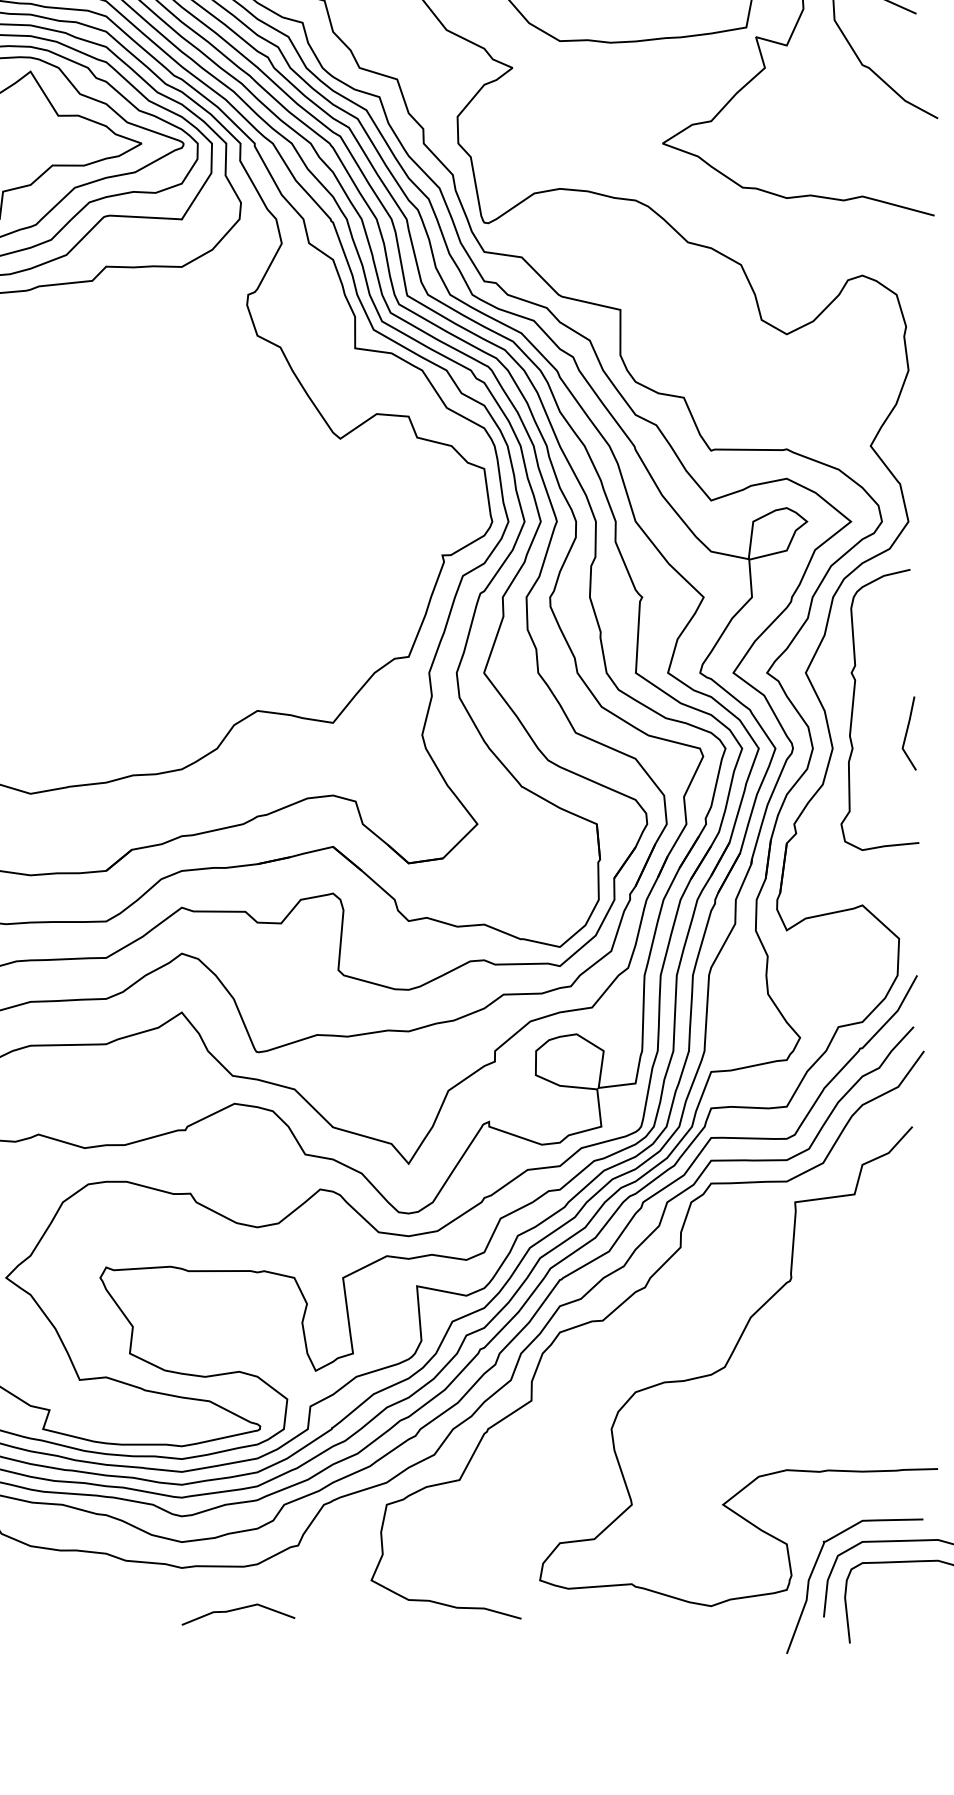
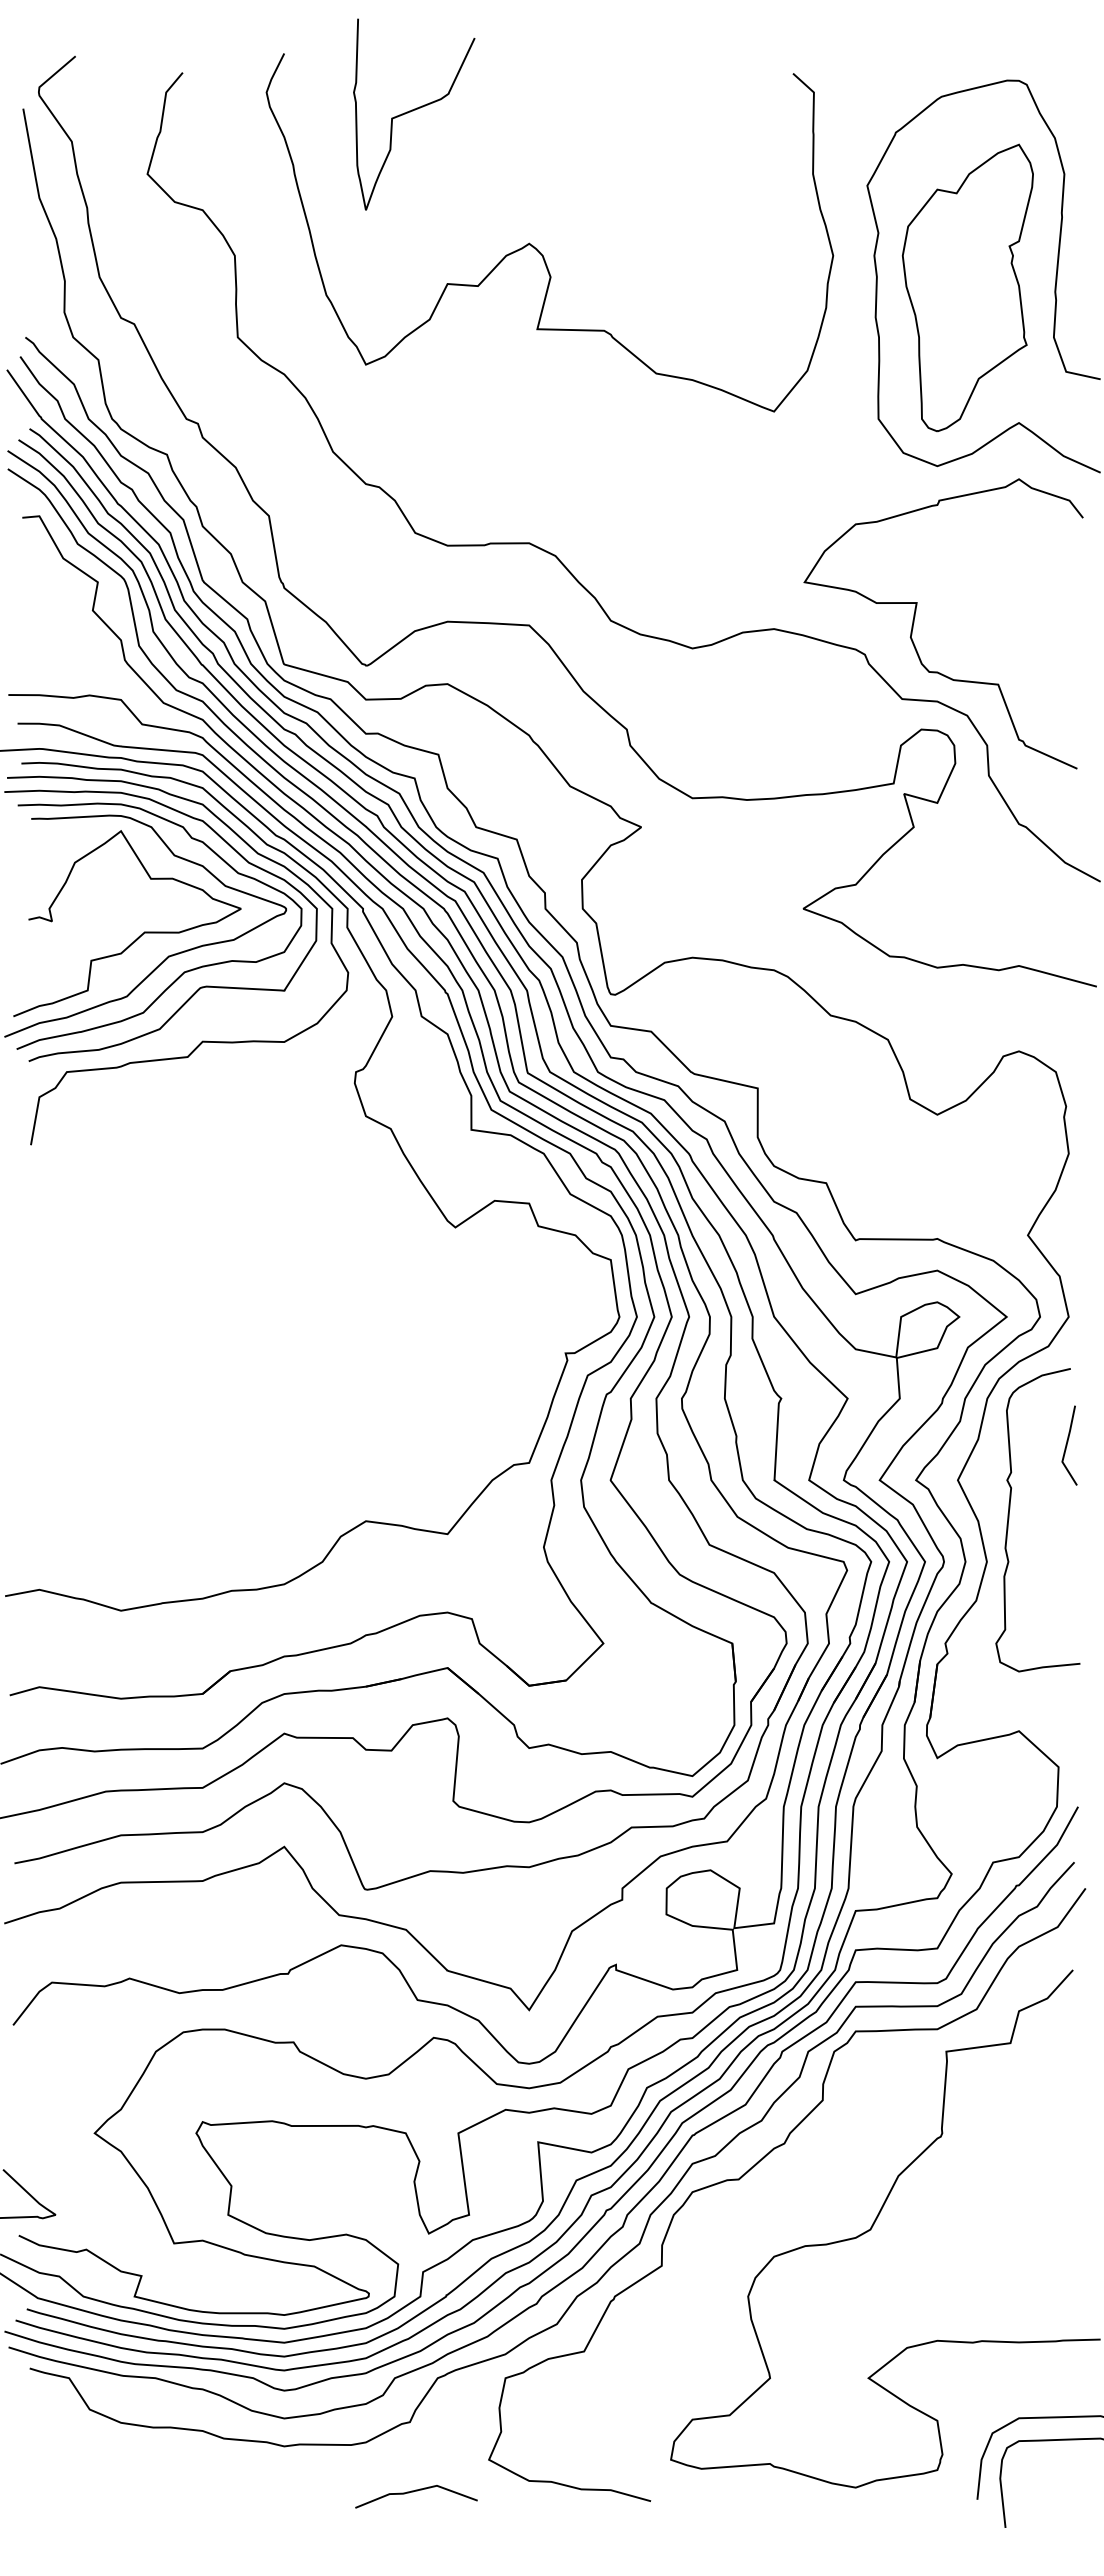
line: (907, 733) -> (1067, 1445), moved
curve: (814, 1569) -> (967, 2447), removed
line: (238, 1609) -> (416, 2491), moved

